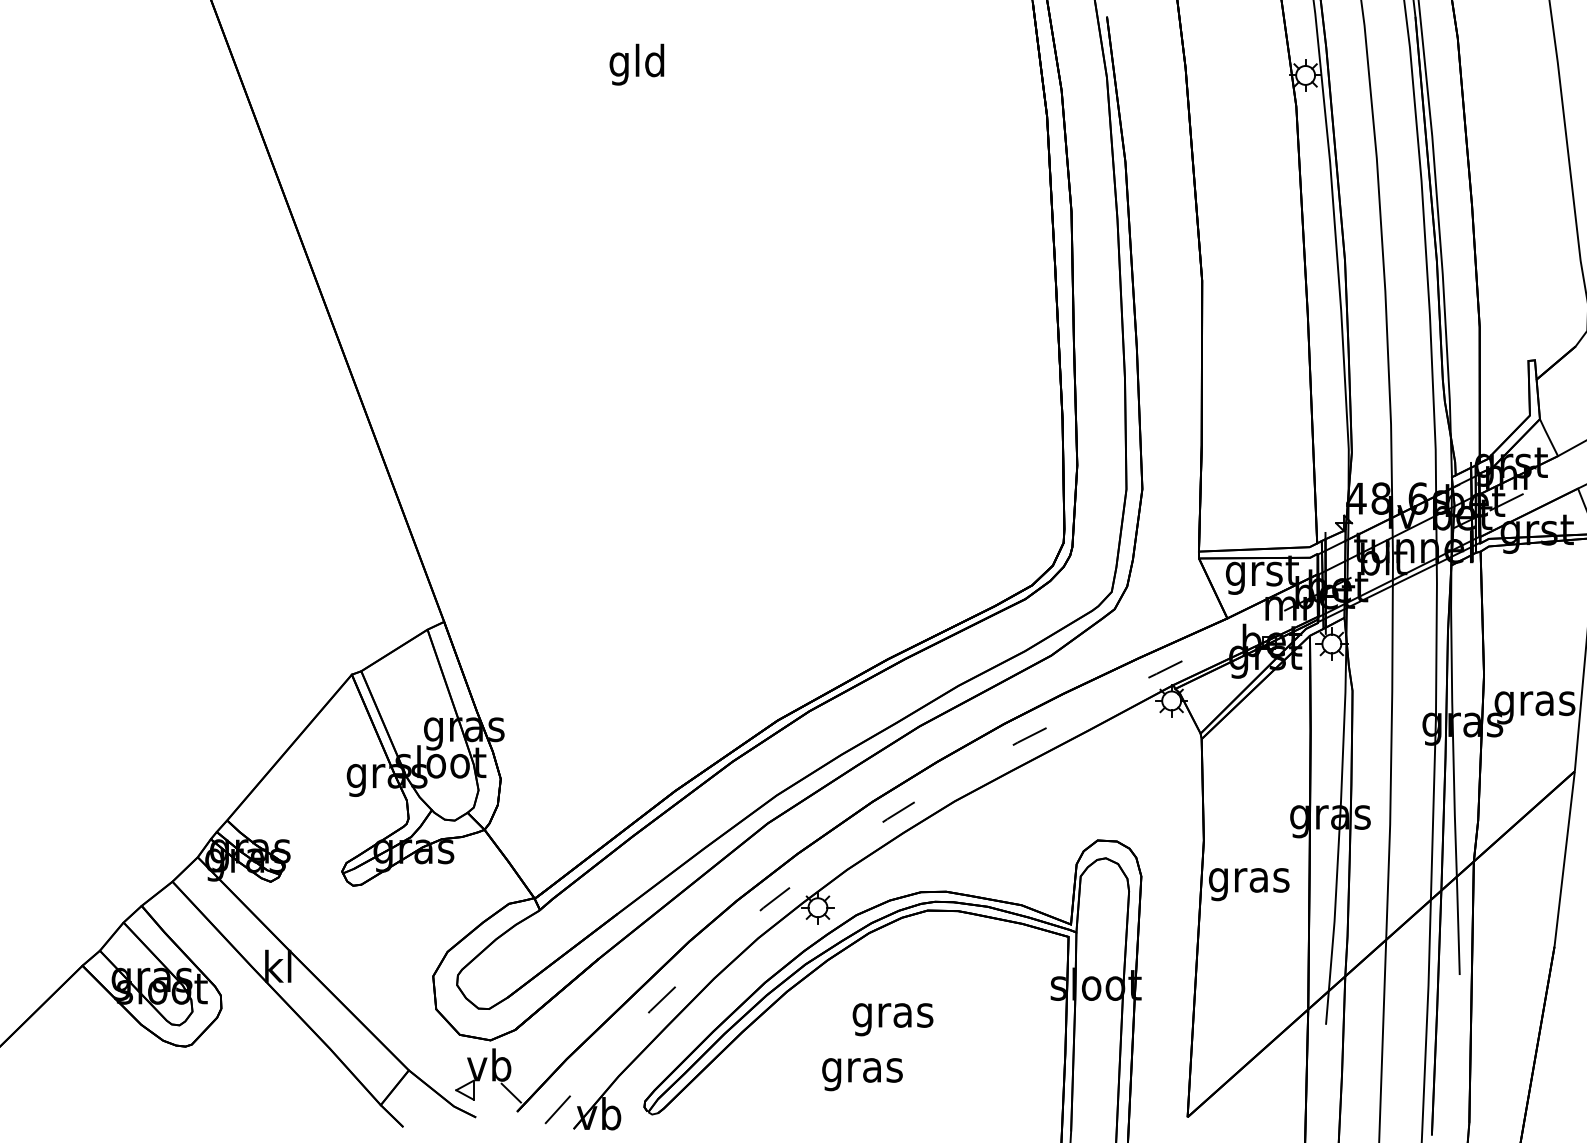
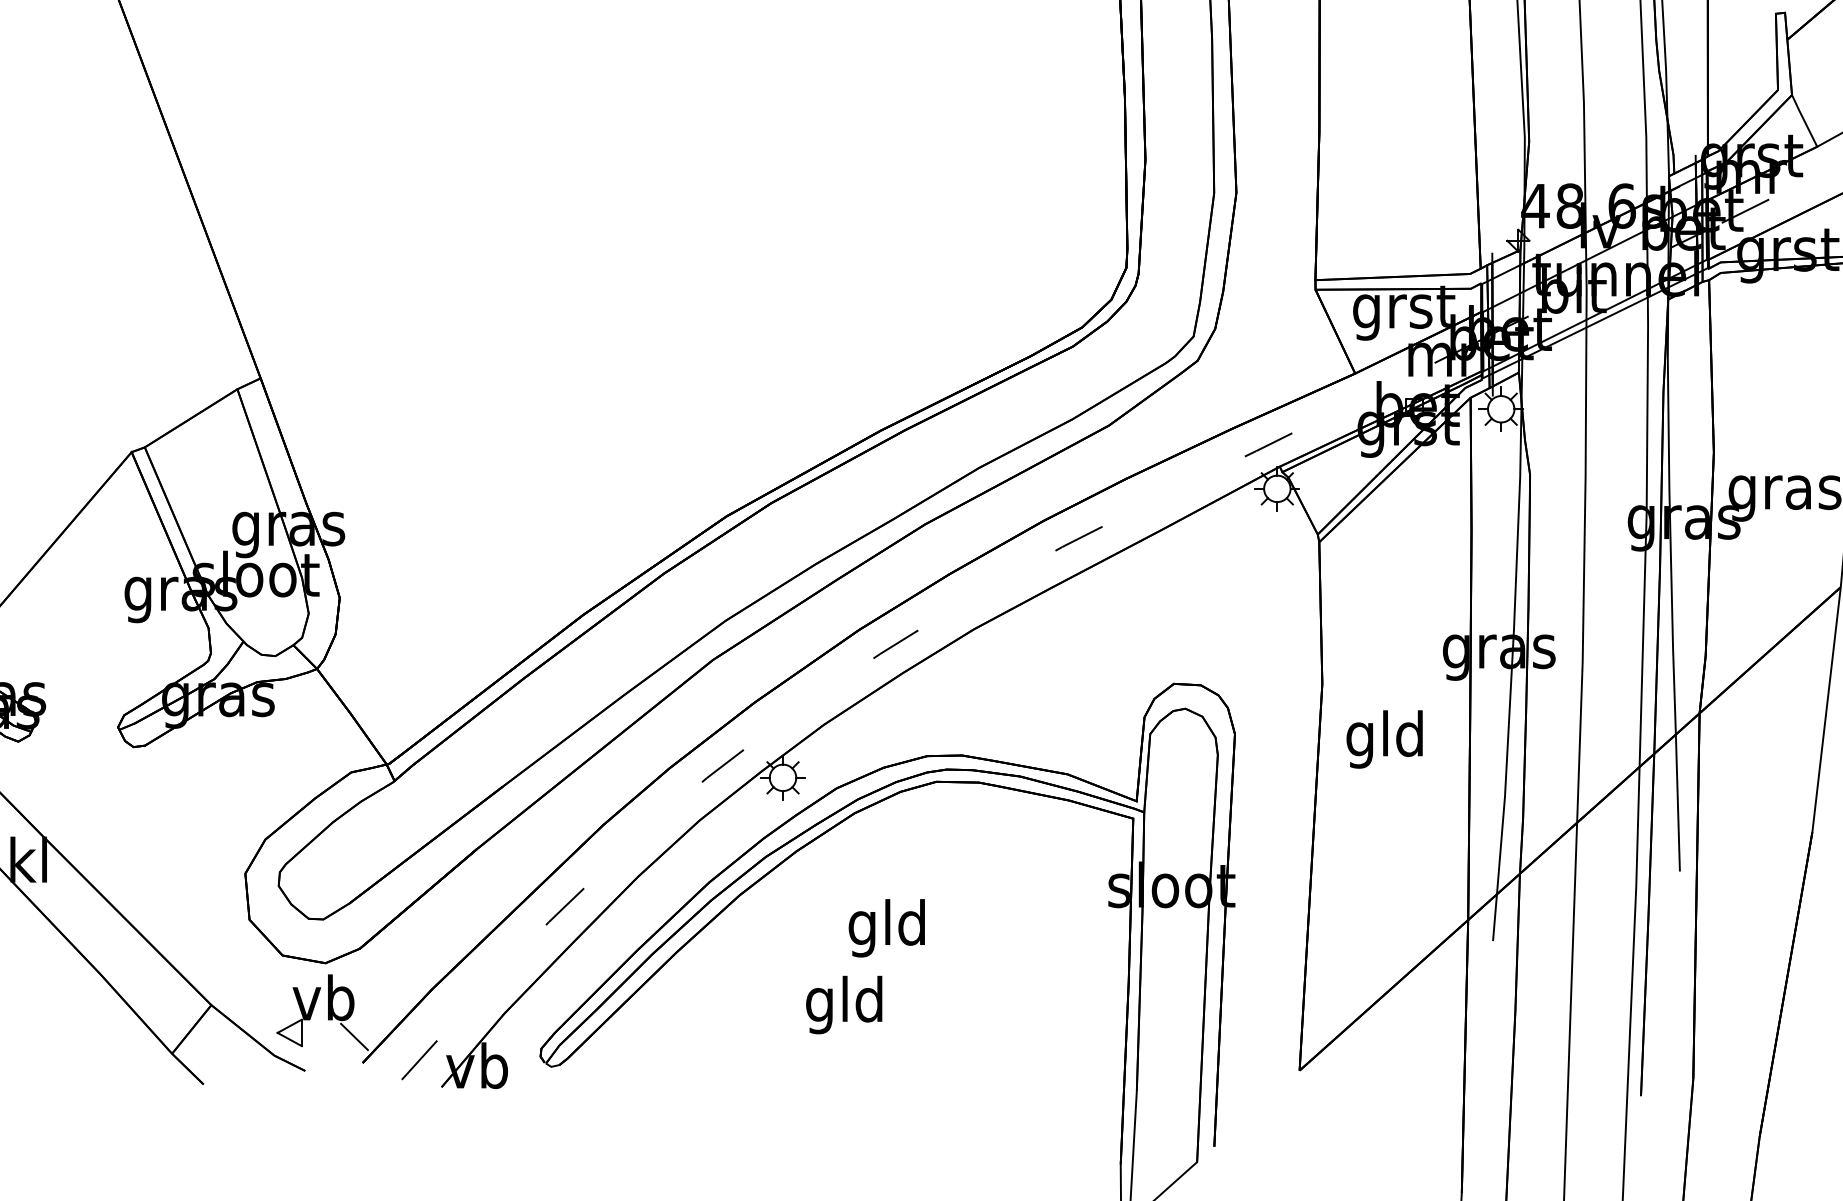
text: (1248, 880) -> (1384, 739), gras -> gld
text: (892, 1015) -> (887, 928), gras -> gld
text: (862, 1070) -> (845, 1005), gras -> gld

